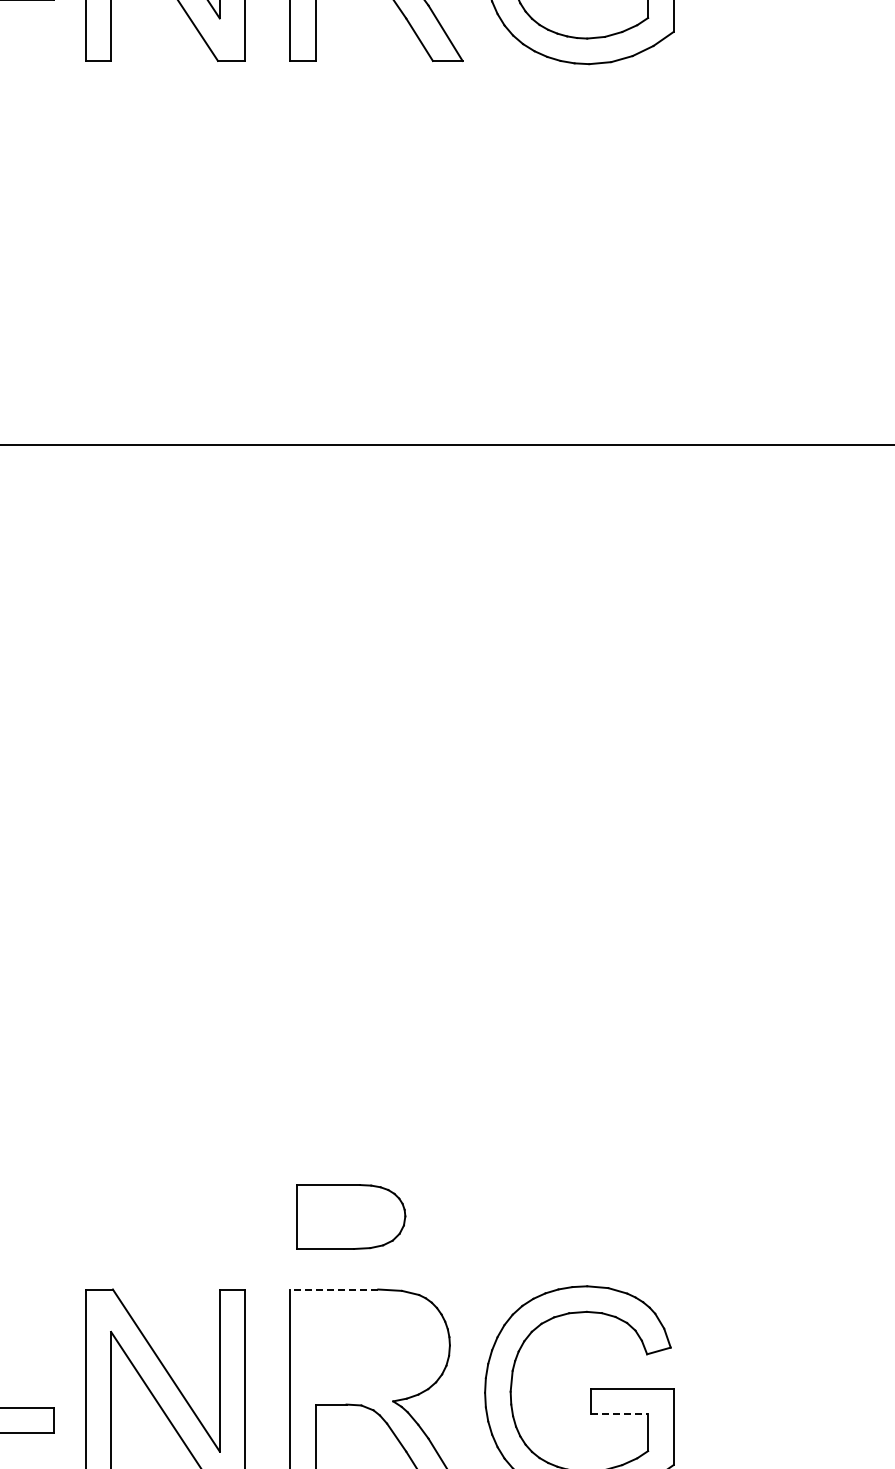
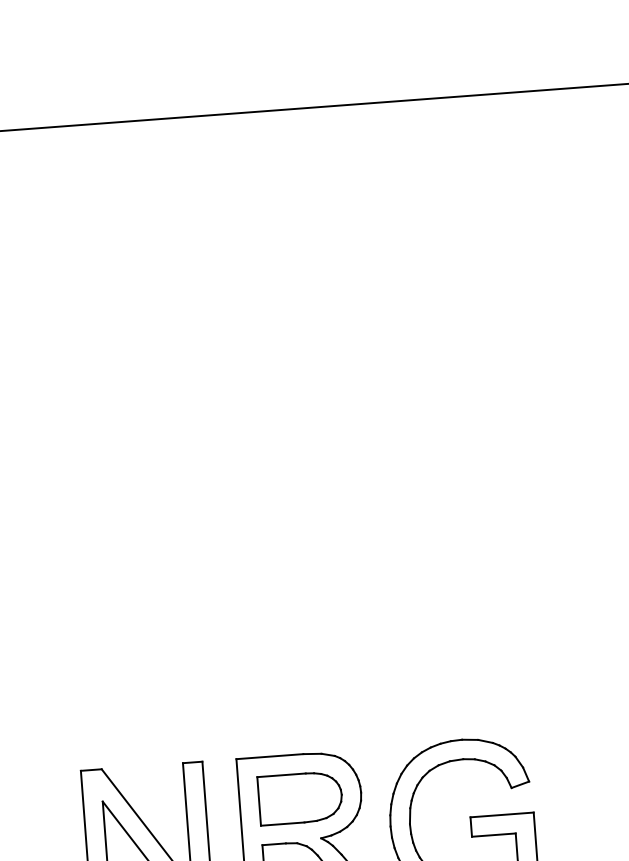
part: (351, 1216) -> (300, 797), moved
line: (333, 1289) -> (269, 756), dashed -> solid
line: (619, 1414) -> (494, 835), dashed -> solid

